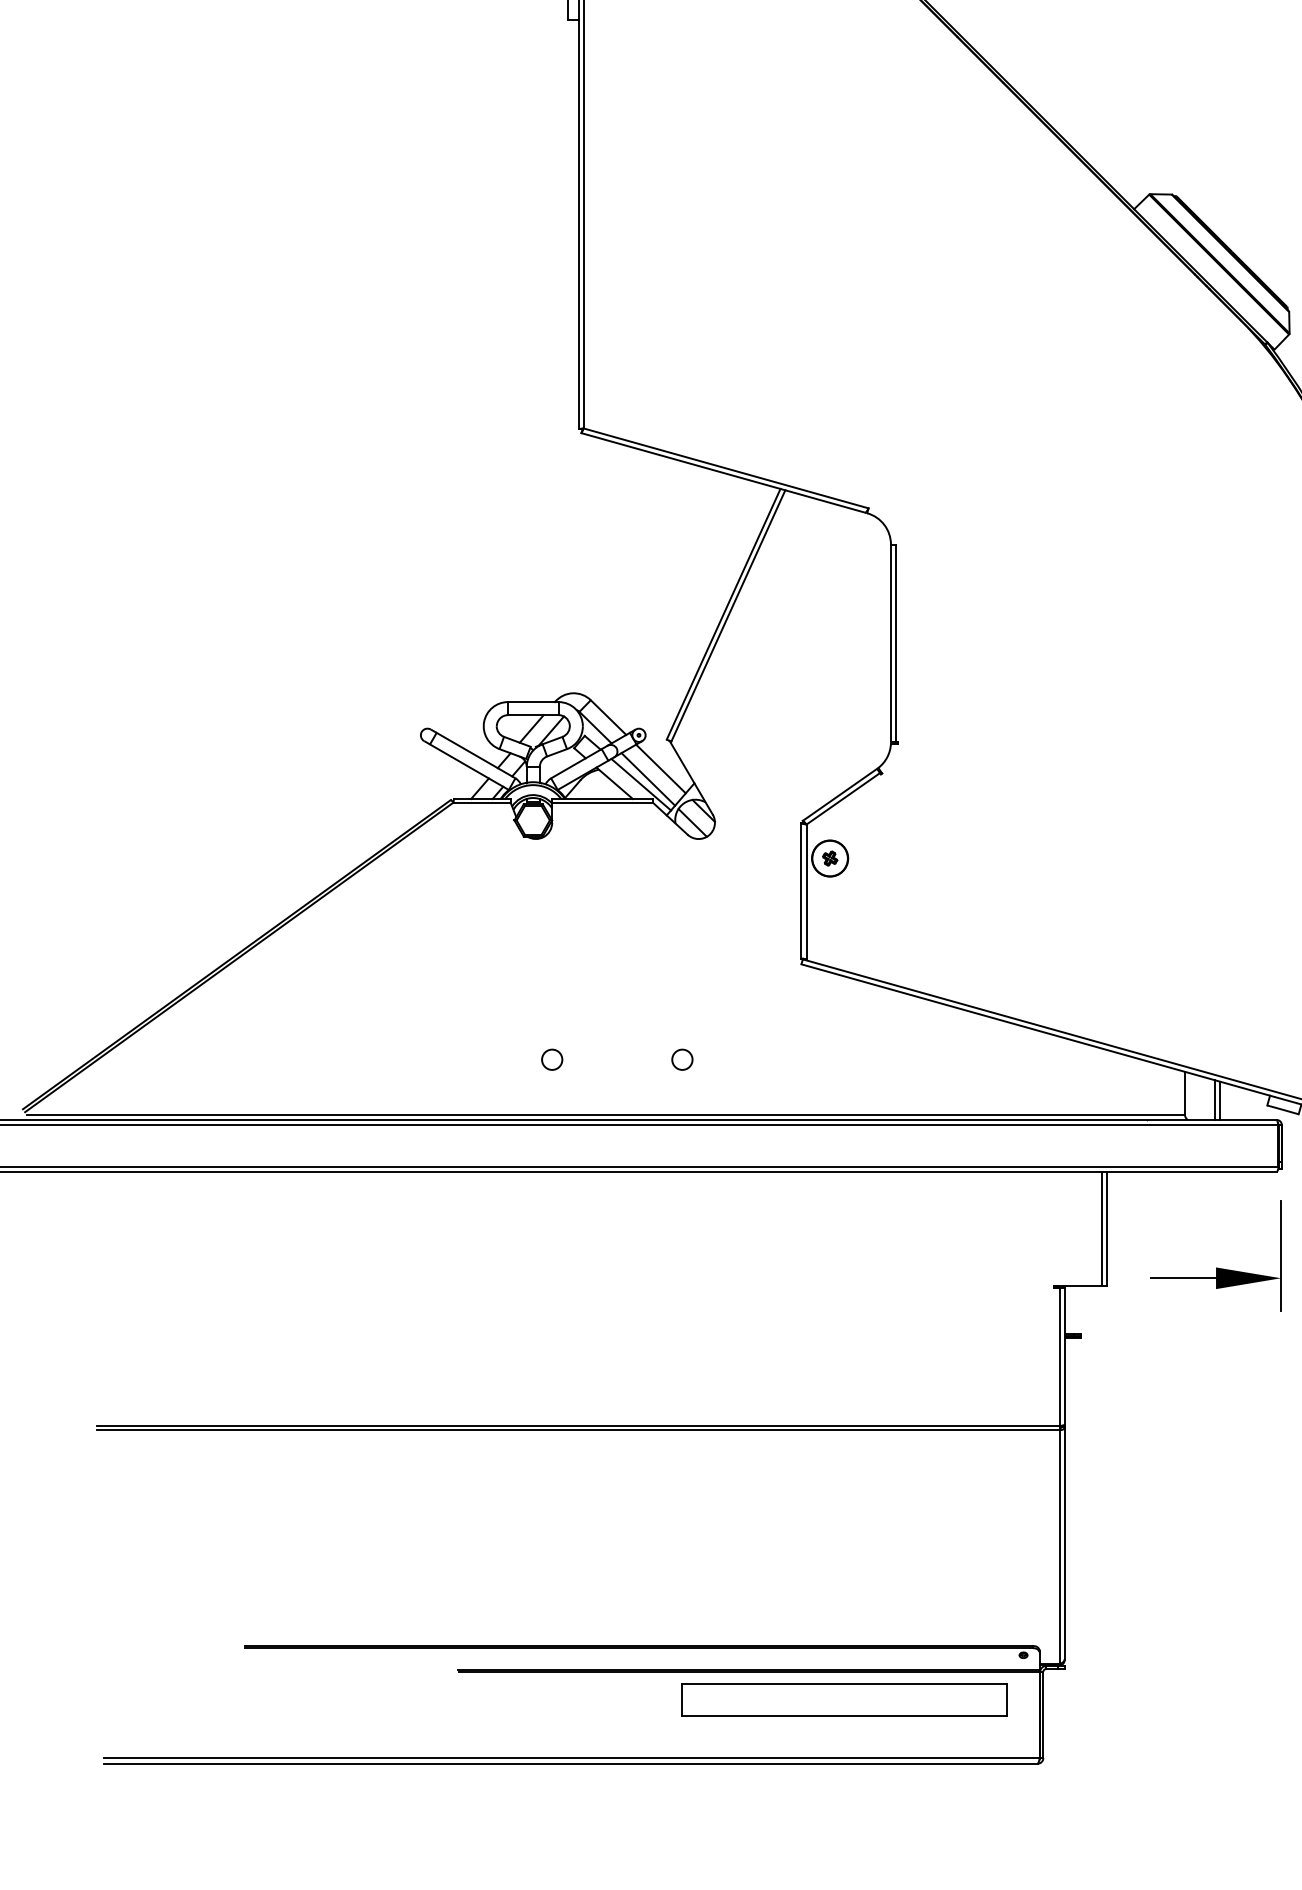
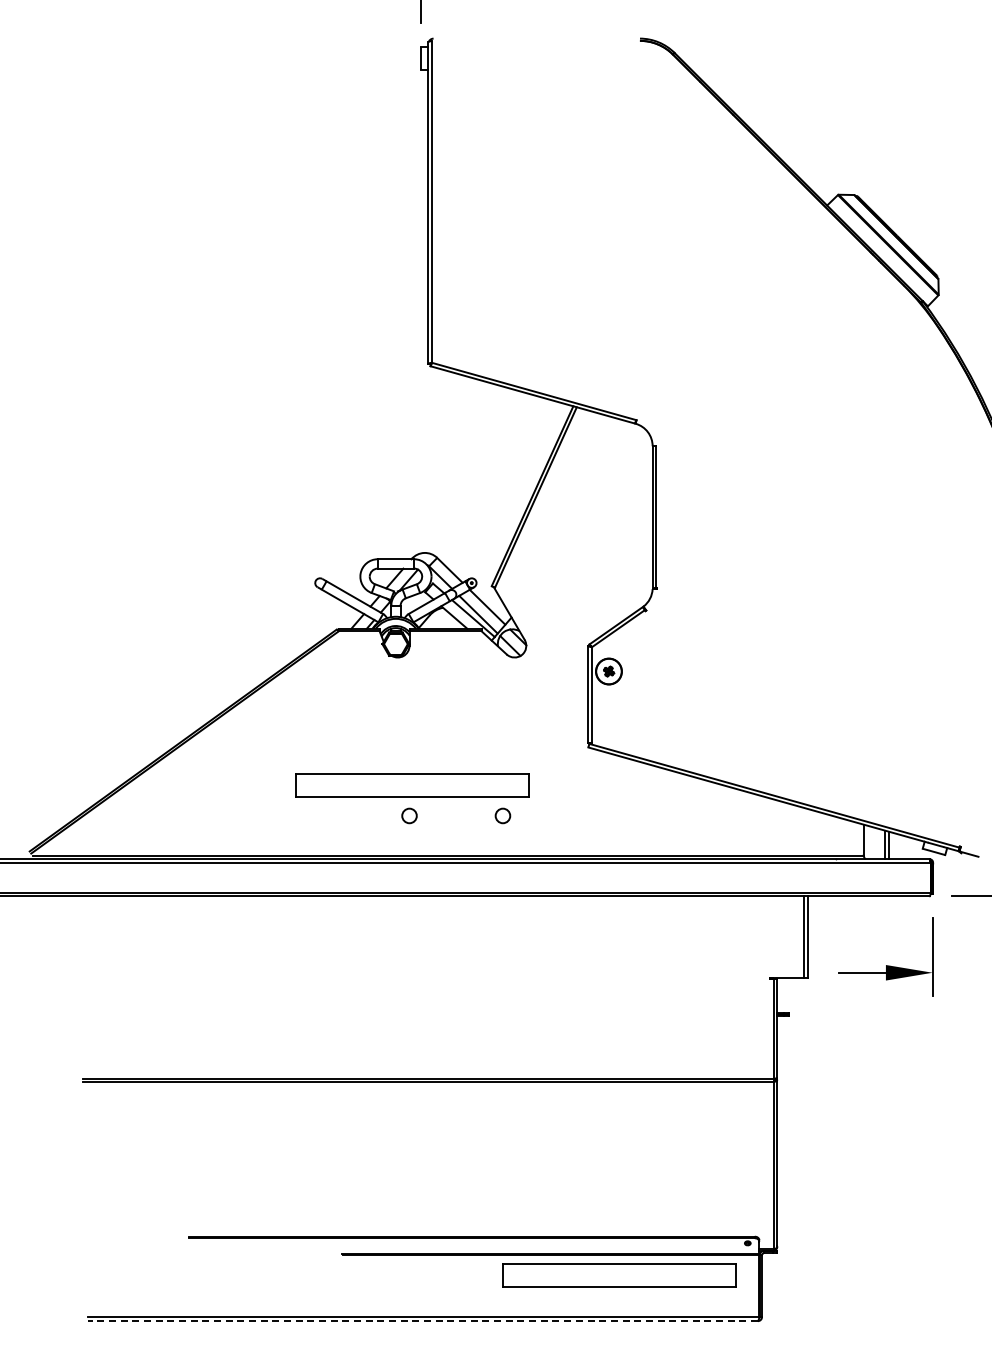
part: (556, 1017) -> (412, 785), added
line: (570, 1764) -> (422, 1321), solid -> dashed

